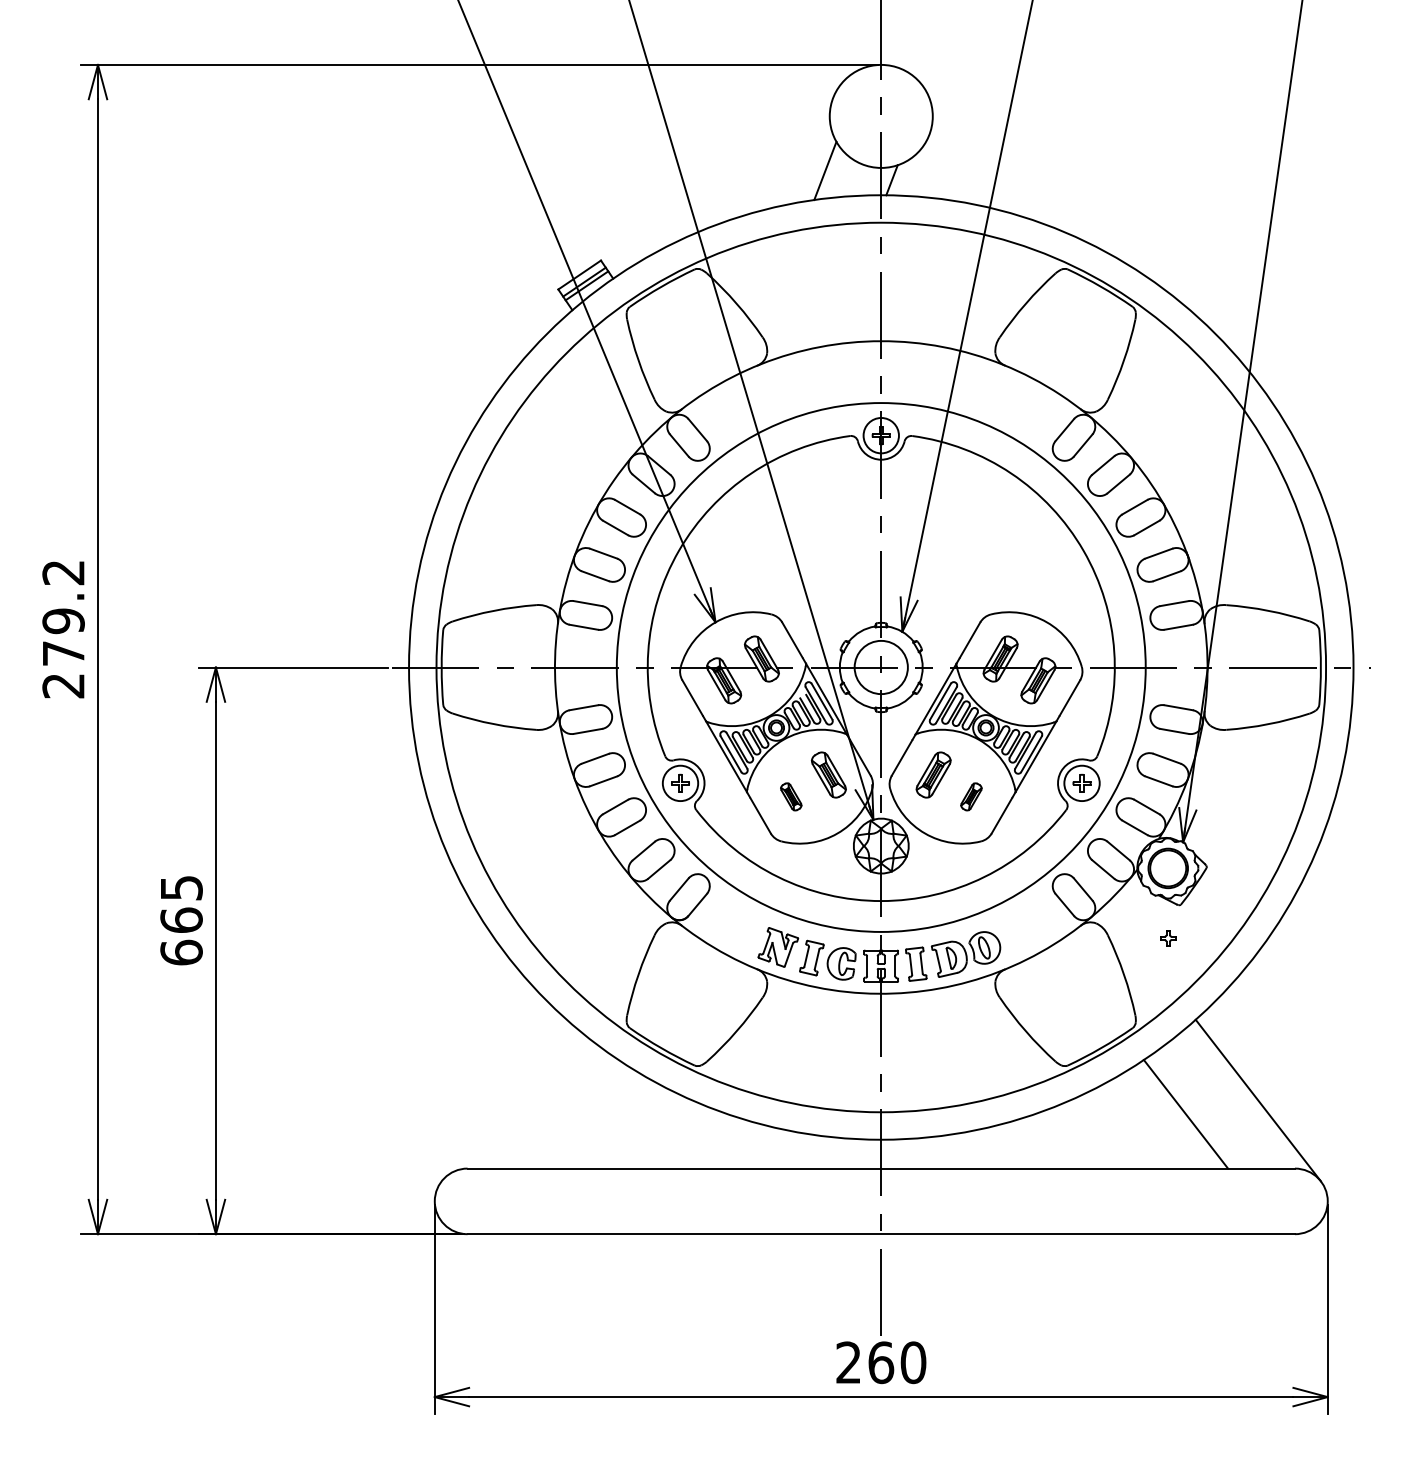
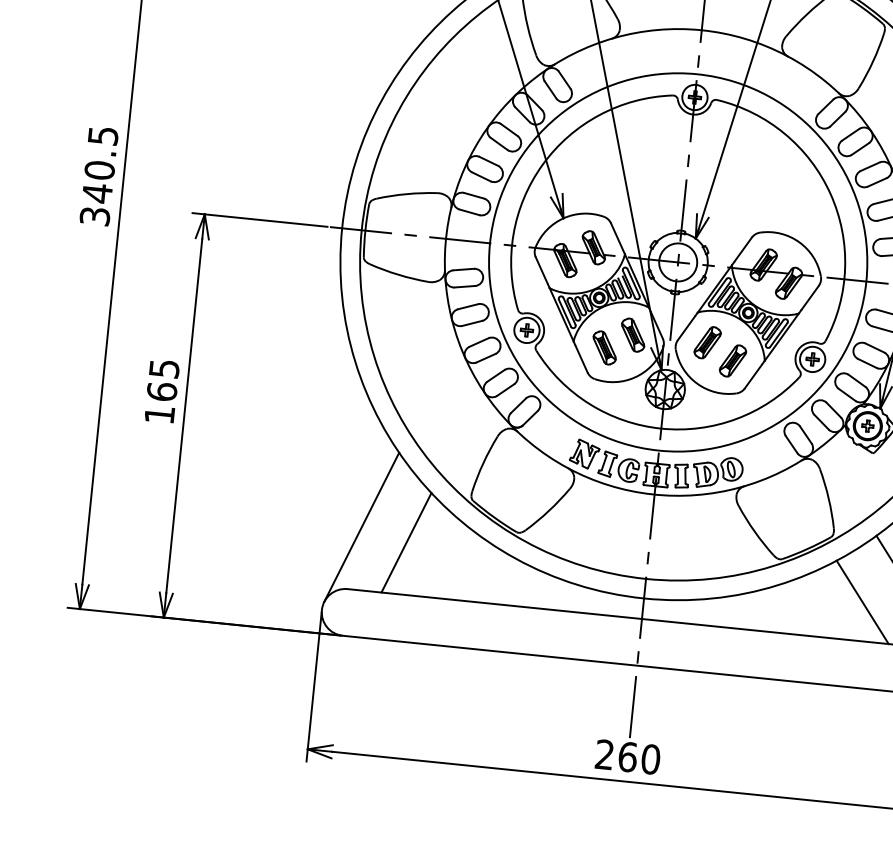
text: (63, 629) -> (99, 176), 279.2 -> 340.5
part: (791, 796) -> (604, 347), size x1.67
part: (971, 796) -> (733, 360), size x1.67
part: (1168, 938) -> (868, 426), moved
text: (181, 952) -> (159, 414), 665 -> 165
line: (478, 1080) -> (361, 527), added
line: (542, 1095) -> (406, 542), added

